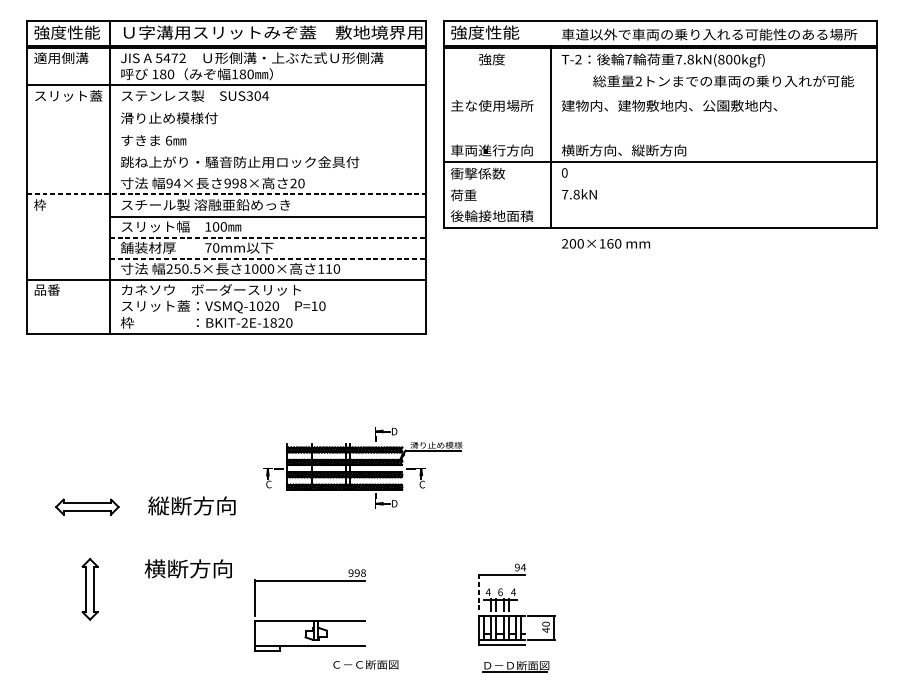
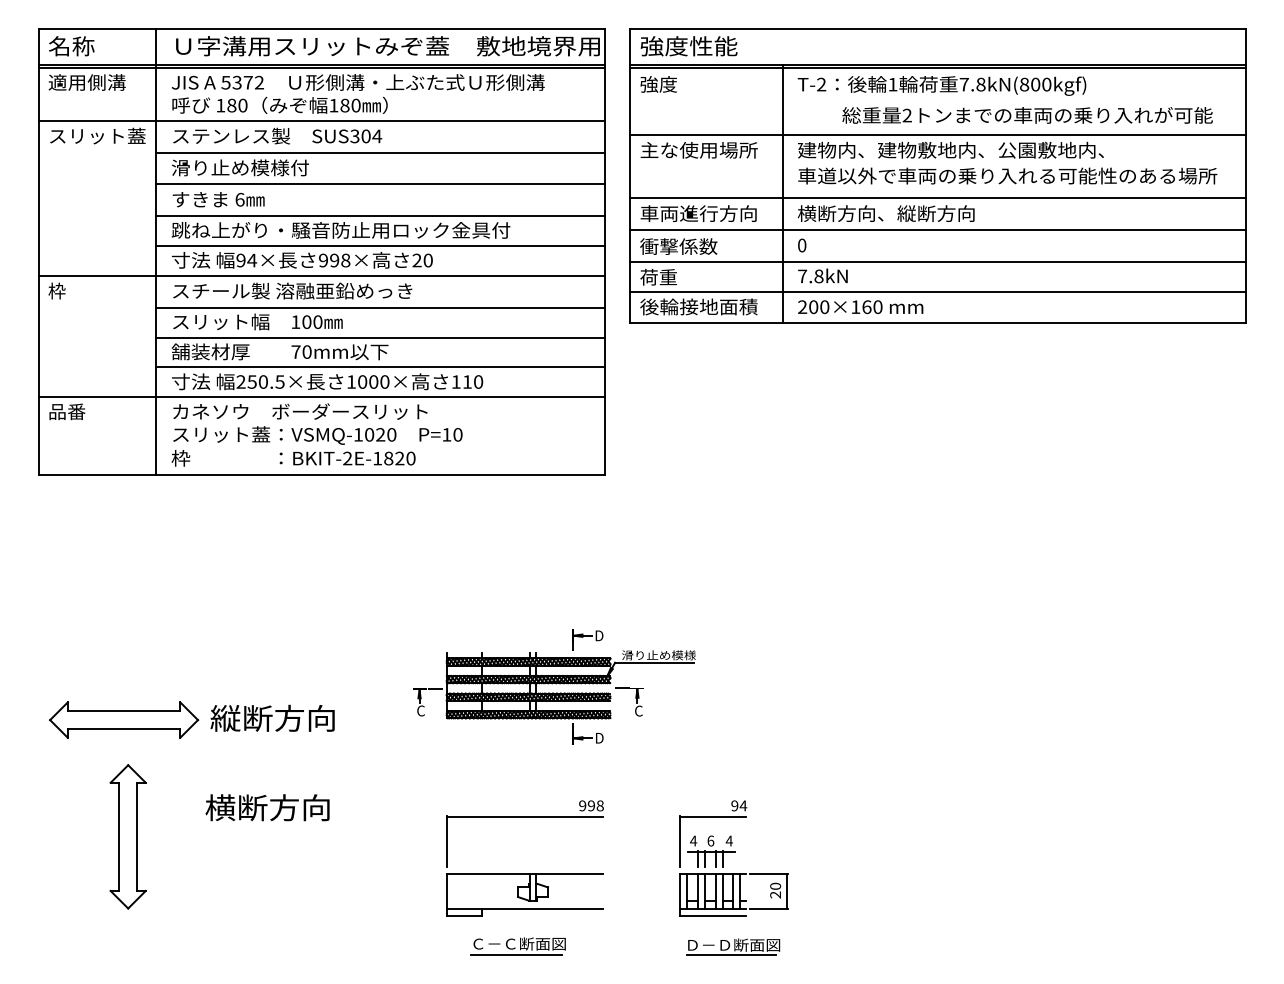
text: (67, 32) -> (95, 46), 強度性能 -> 名称
text: (709, 34) -> (1007, 175), moved
text: (167, 58) -> (237, 82), 5472 -> 5372
text: (491, 59) -> (658, 84), moved
text: (628, 59) -> (892, 84), 7 -> 1
line: (660, 95) -> (937, 135), added
line: (267, 107) -> (380, 152), added
line: (267, 129) -> (380, 184), added
line: (660, 139) -> (937, 198), added
line: (267, 152) -> (380, 216), added
line: (267, 173) -> (380, 246), added
line: (660, 184) -> (937, 261), added
line: (227, 194) -> (322, 275), dashed -> solid
line: (660, 205) -> (937, 291), added
line: (268, 237) -> (381, 337), dashed -> solid
text: (605, 244) -> (860, 307), moved
line: (268, 258) -> (381, 367), dashed -> solid
part: (362, 467) -> (554, 686), moved
part: (87, 506) -> (124, 719), size x1.67
part: (89, 589) -> (127, 836), size x1.67
line: (479, 592) -> (680, 841), dashed -> solid
part: (310, 620) -> (524, 873), moved
text: (546, 629) -> (775, 894), 40 -> 20
line: (363, 672) -> (516, 954), added

